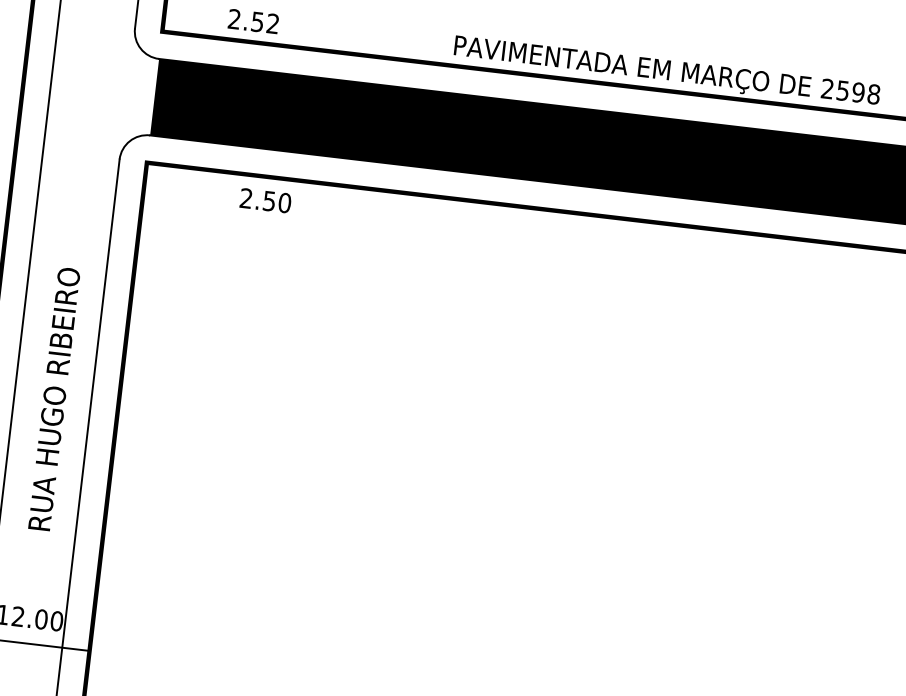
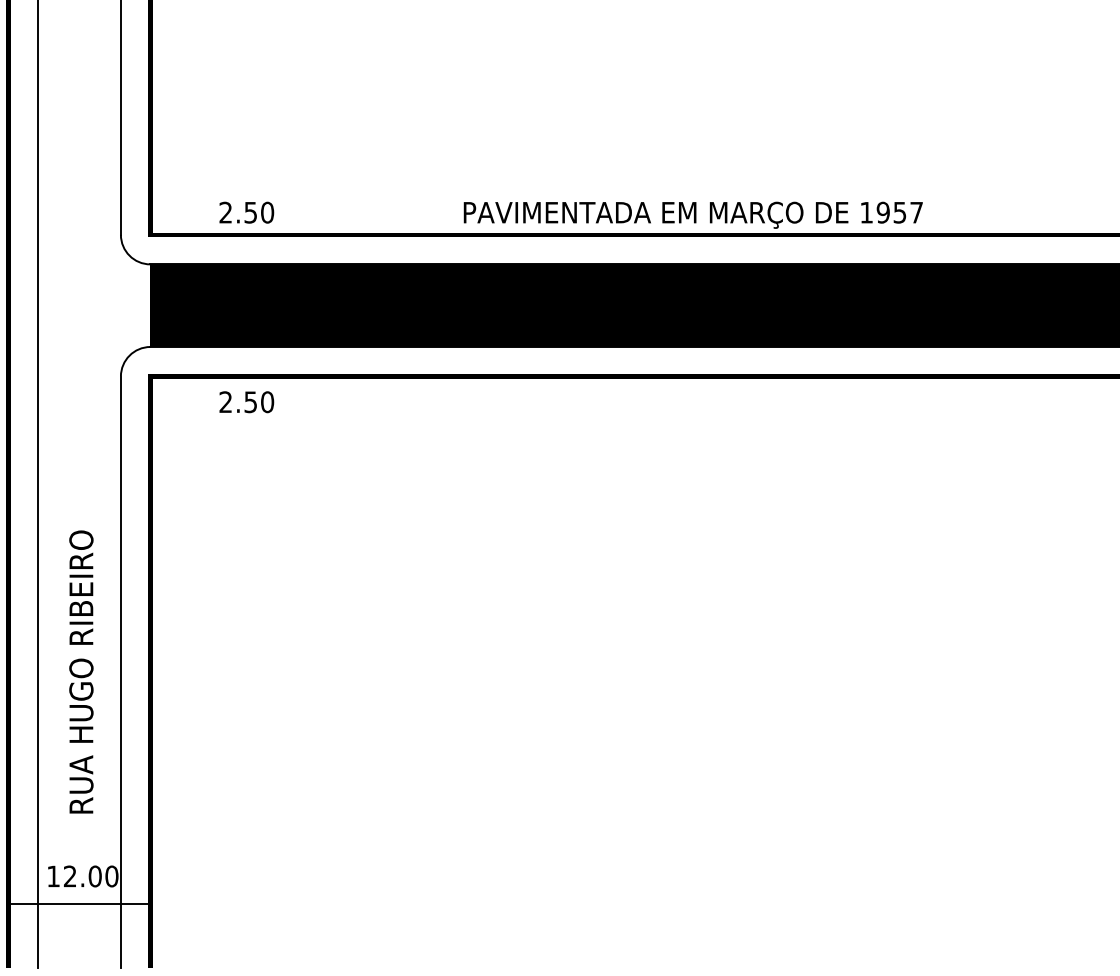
text: (273, 23) -> (267, 212), 2.52 -> 2.50
text: (850, 91) -> (891, 212), 2598 -> 1957
text: (265, 201) -> (246, 402), moved
text: (54, 398) -> (81, 671), moved

